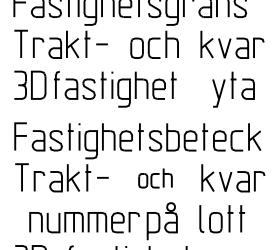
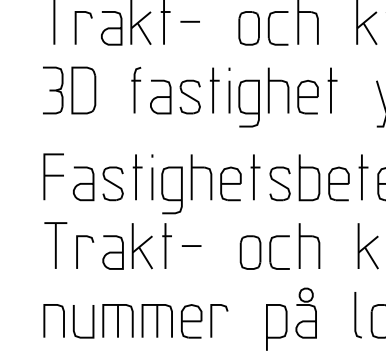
part: (115, 89) -> (234, 97), moved
part: (155, 178) -> (280, 247), size x1.43
part: (84, 222) -> (135, 321), moved

